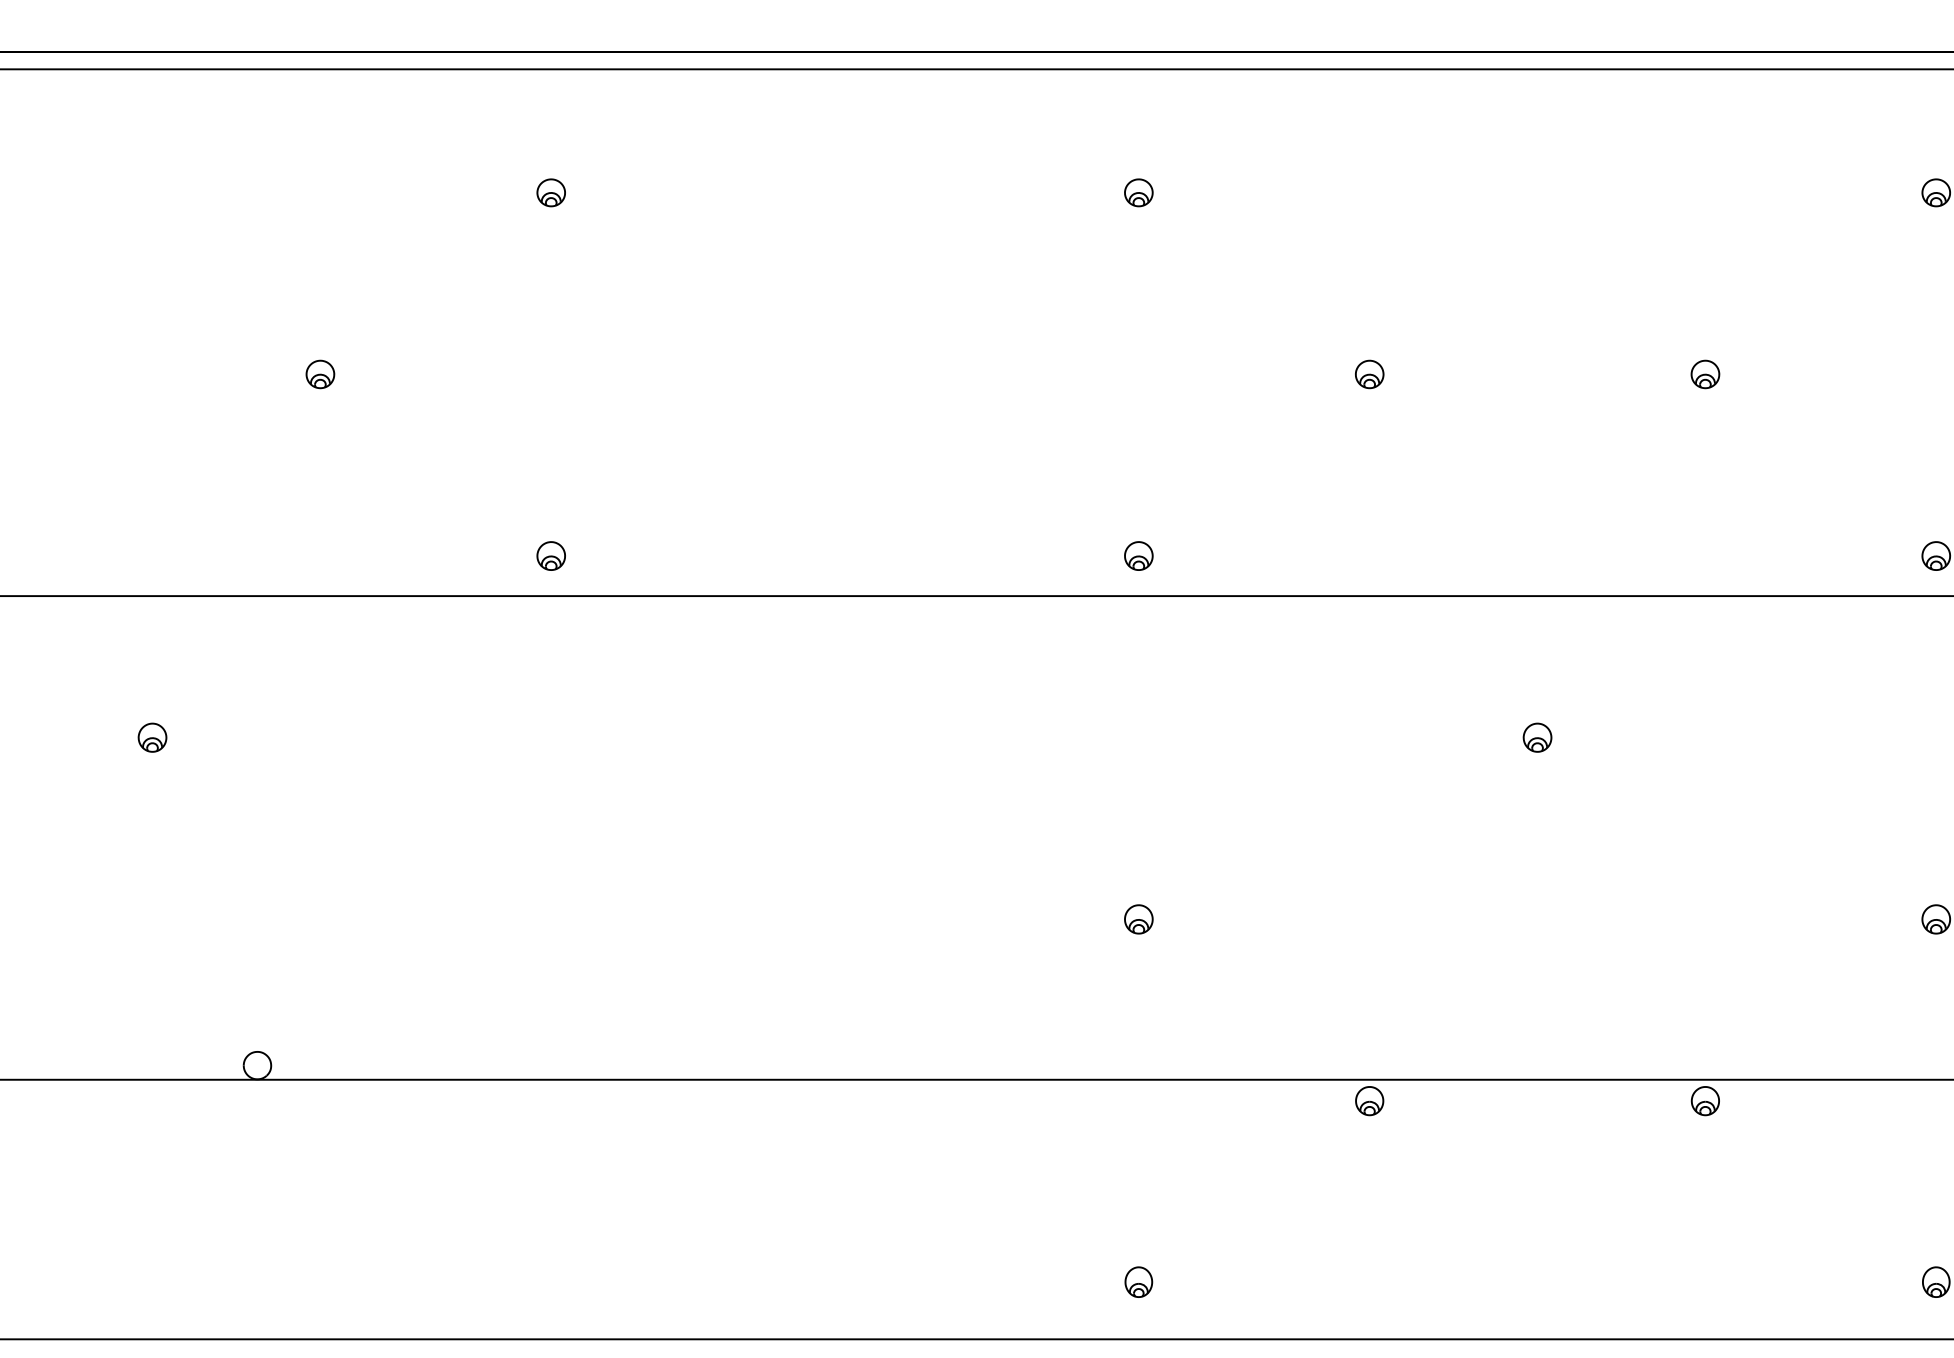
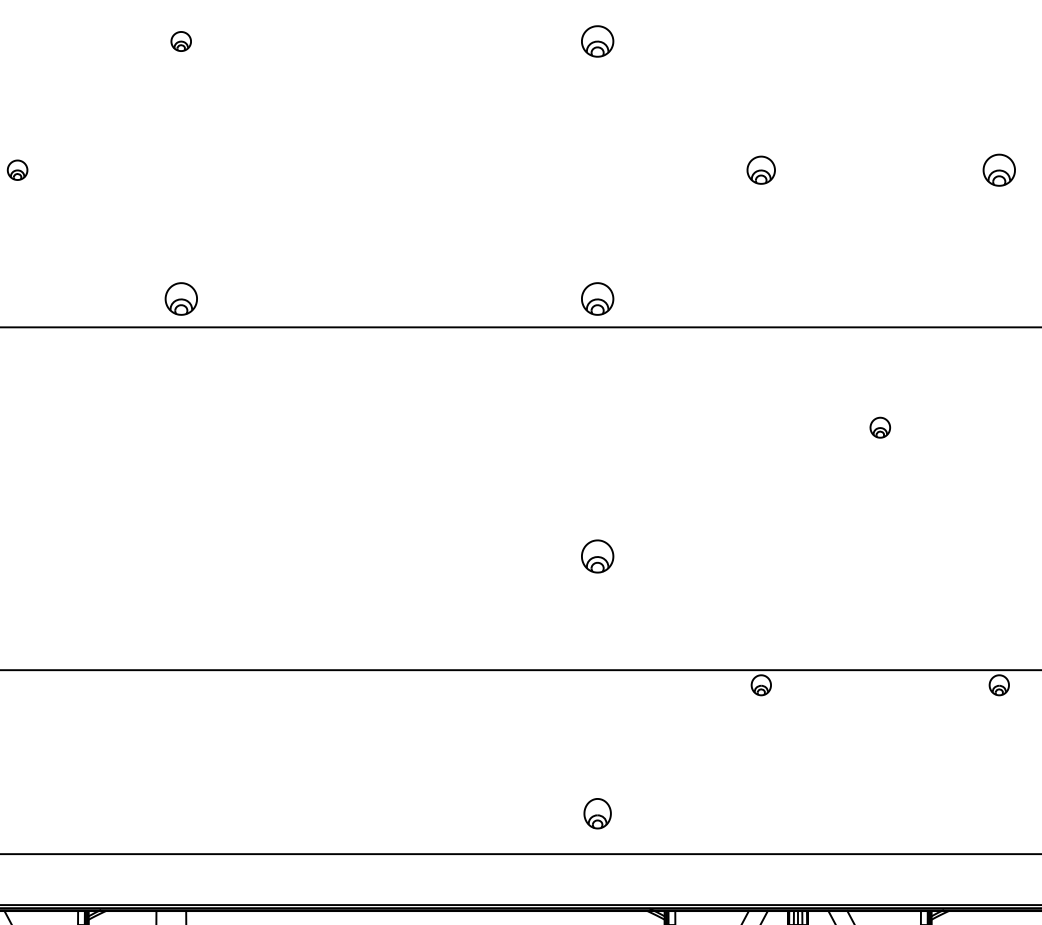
part: (1138, 192) -> (597, 41), size x1.6
part: (1369, 374) -> (761, 170), size x1.4
part: (1705, 374) -> (999, 170), size x1.6
part: (550, 555) -> (180, 298), size x1.6
part: (1138, 555) -> (597, 298), size x1.6
part: (1138, 919) -> (597, 556), size x1.6
part: (1138, 1281) -> (597, 813), size x1.4

